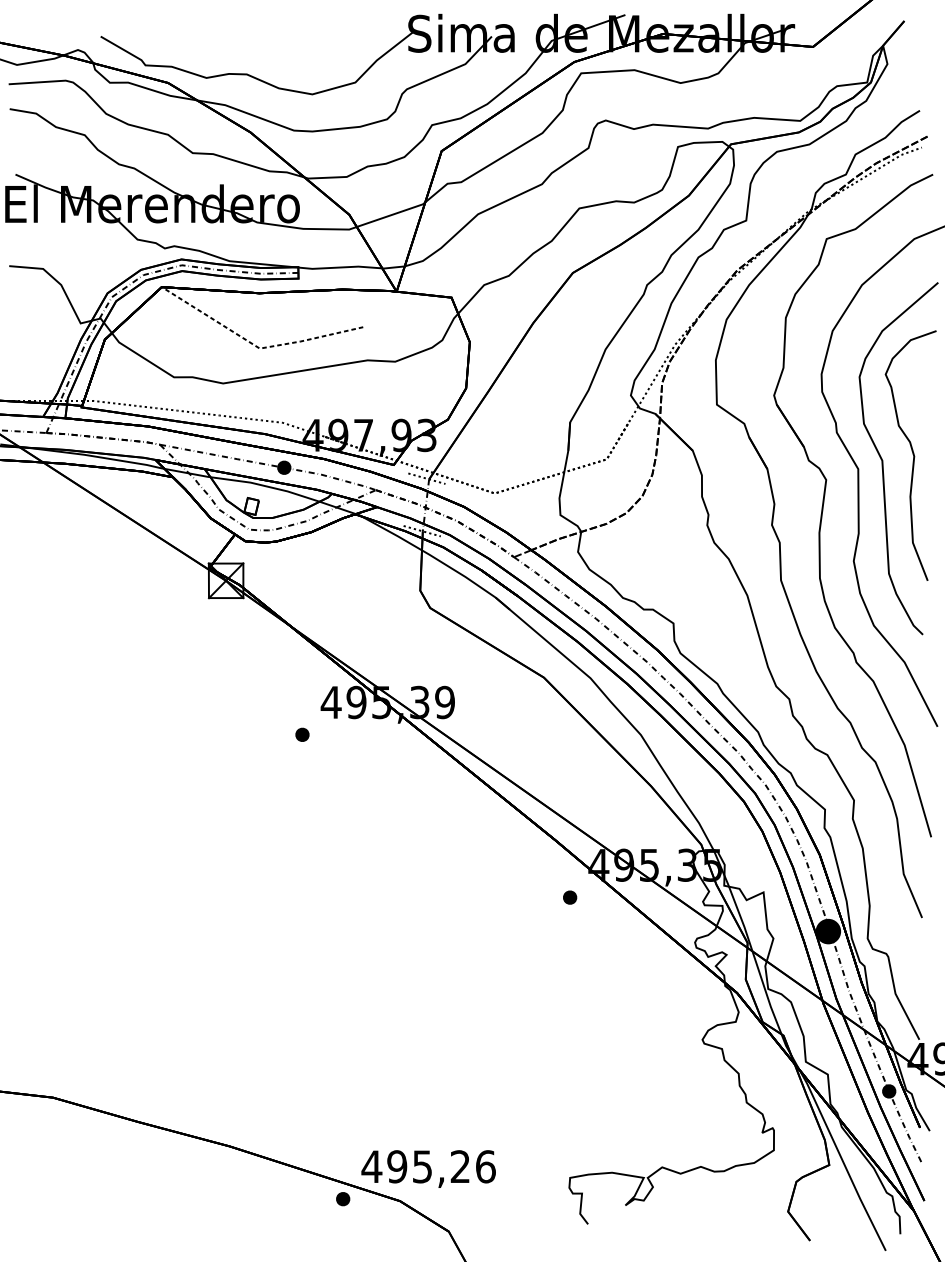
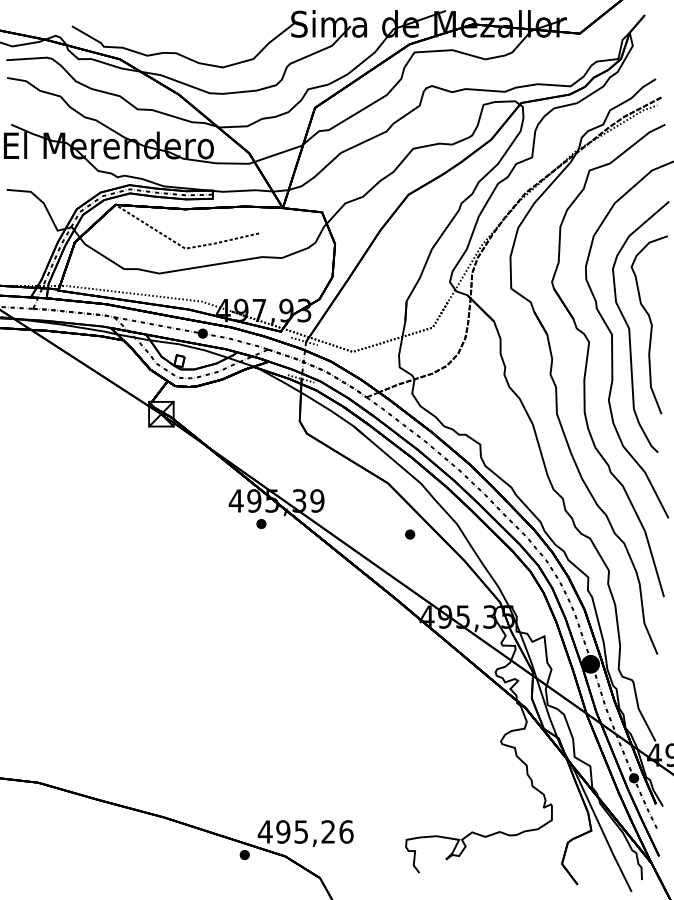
part: (302, 734) -> (261, 523), moved
part: (570, 897) -> (410, 534), moved

